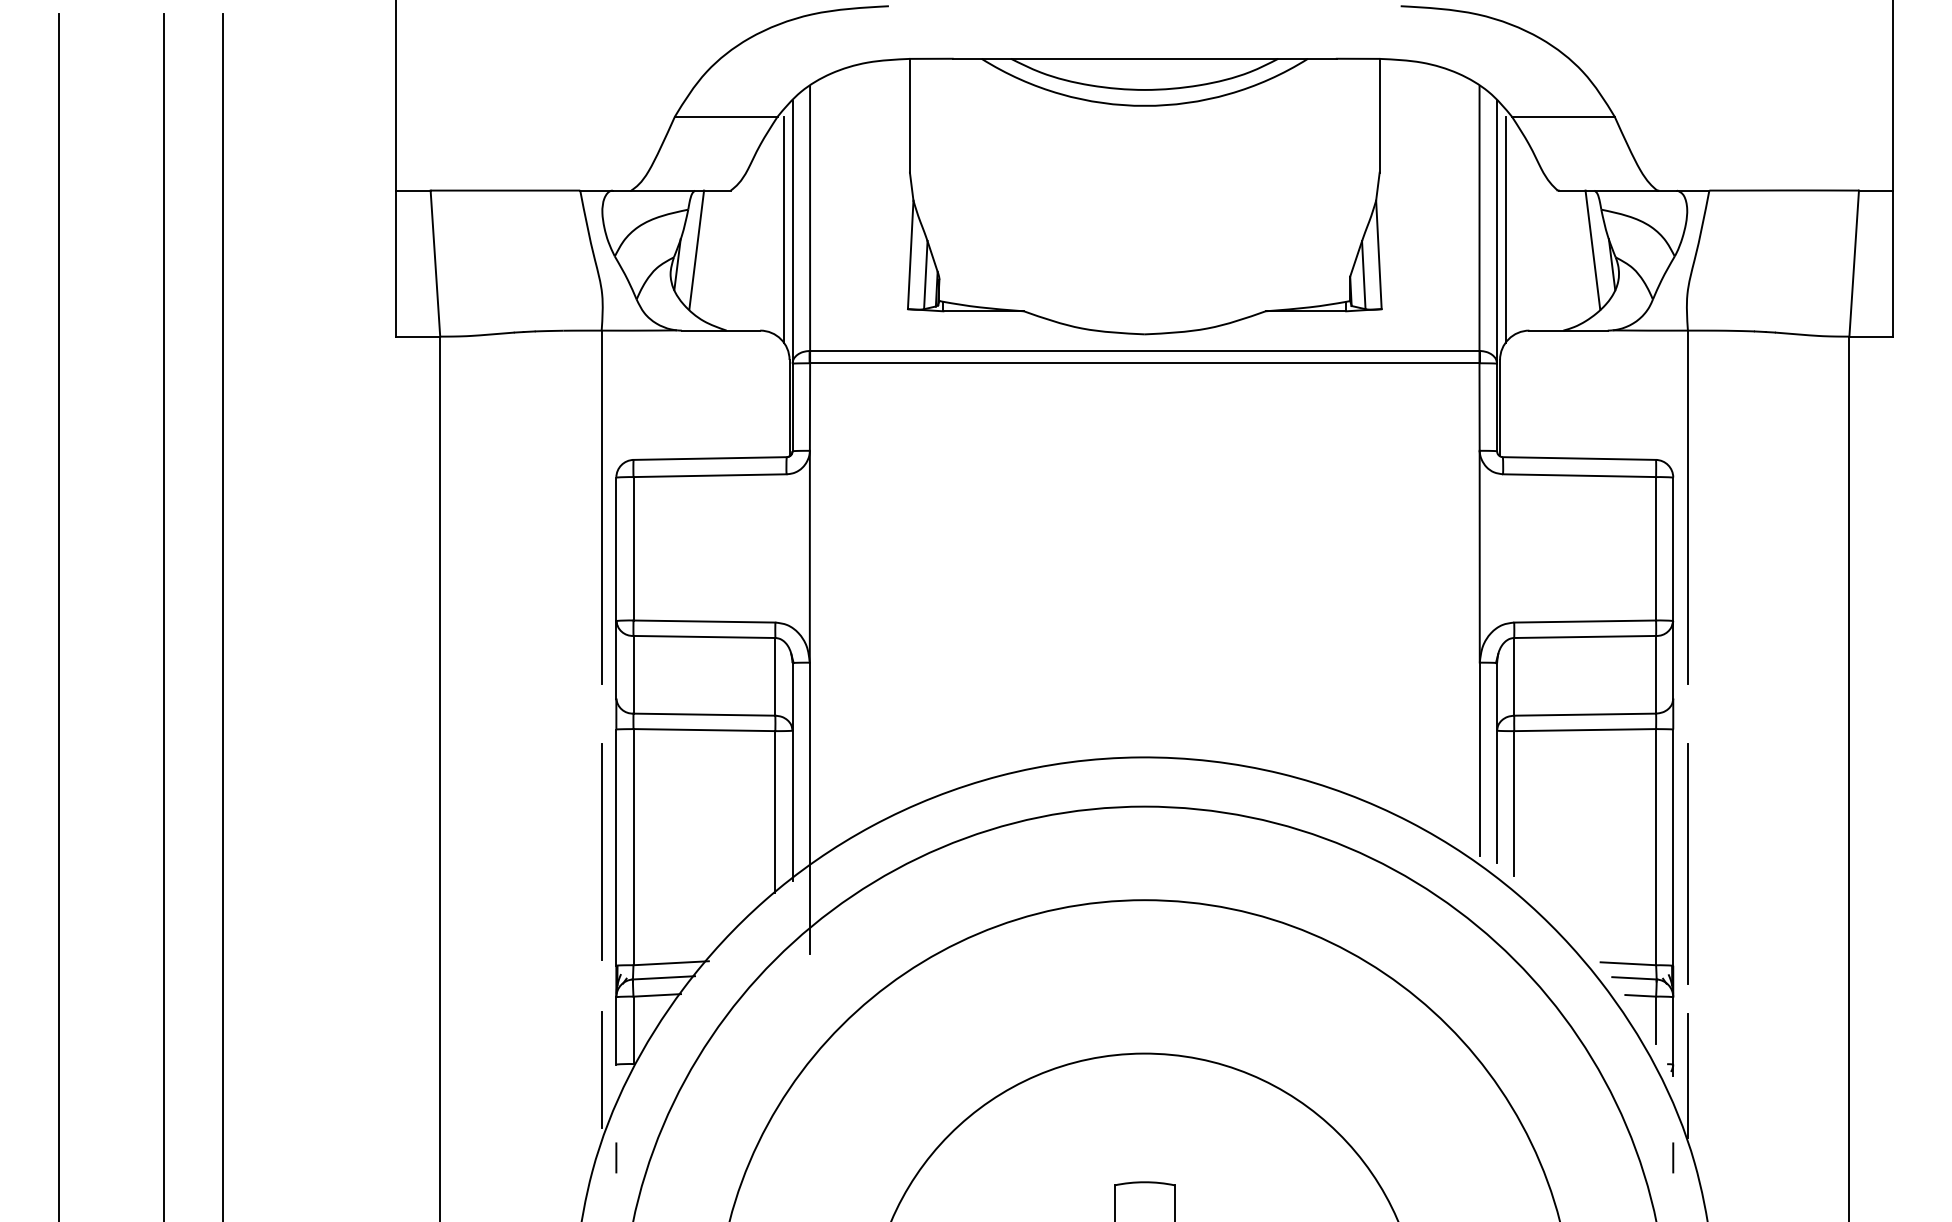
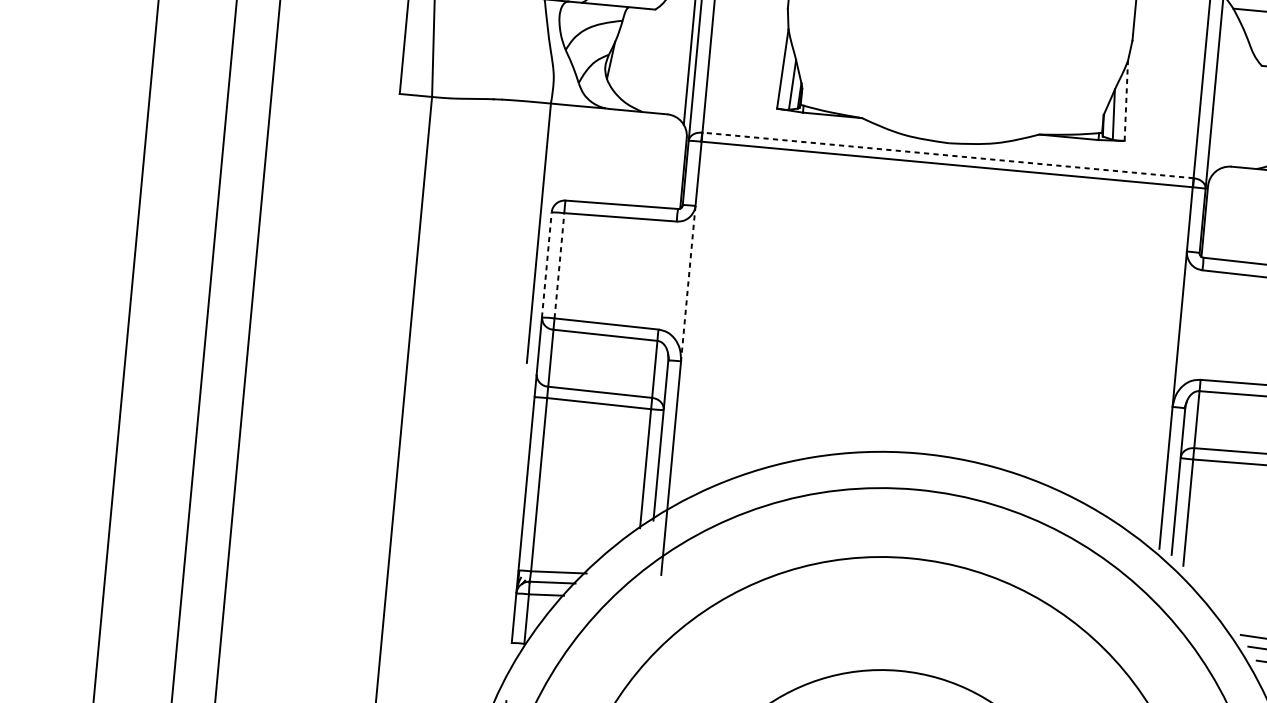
line: (1505, 229) -> (1220, 90), removed
line: (696, 249) -> (626, 50), removed
line: (1378, 254) -> (1126, 100), solid -> dashed
line: (1144, 350) -> (947, 155), solid -> dashed
line: (633, 548) -> (559, 265), solid -> dashed
line: (616, 549) -> (546, 265), solid -> dashed
line: (809, 556) -> (688, 283), solid -> dashed
line: (601, 851) -> (515, 485), removed
line: (601, 1070) -> (500, 646), removed

